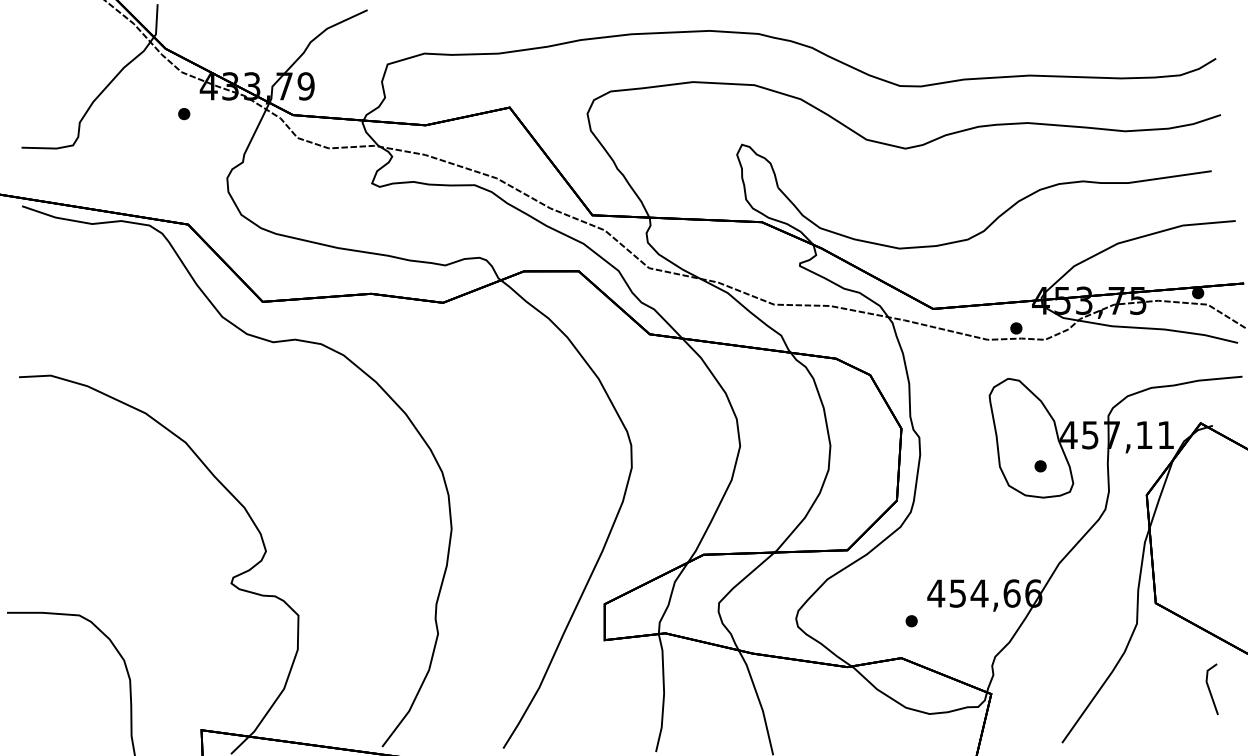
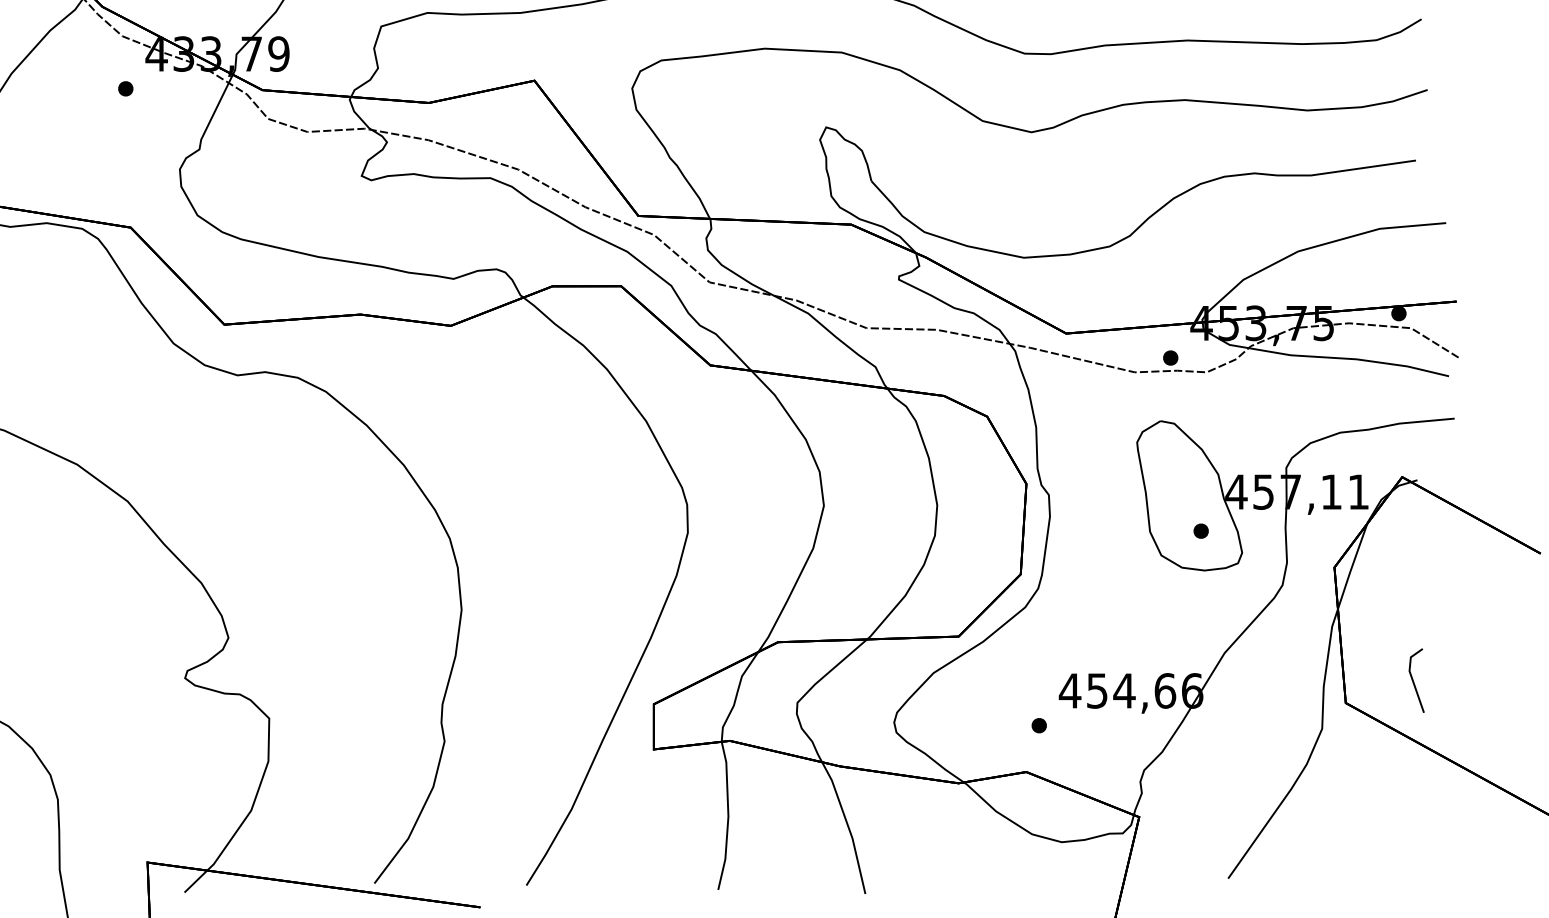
line: (1210, 689) -> (1414, 680), moved

